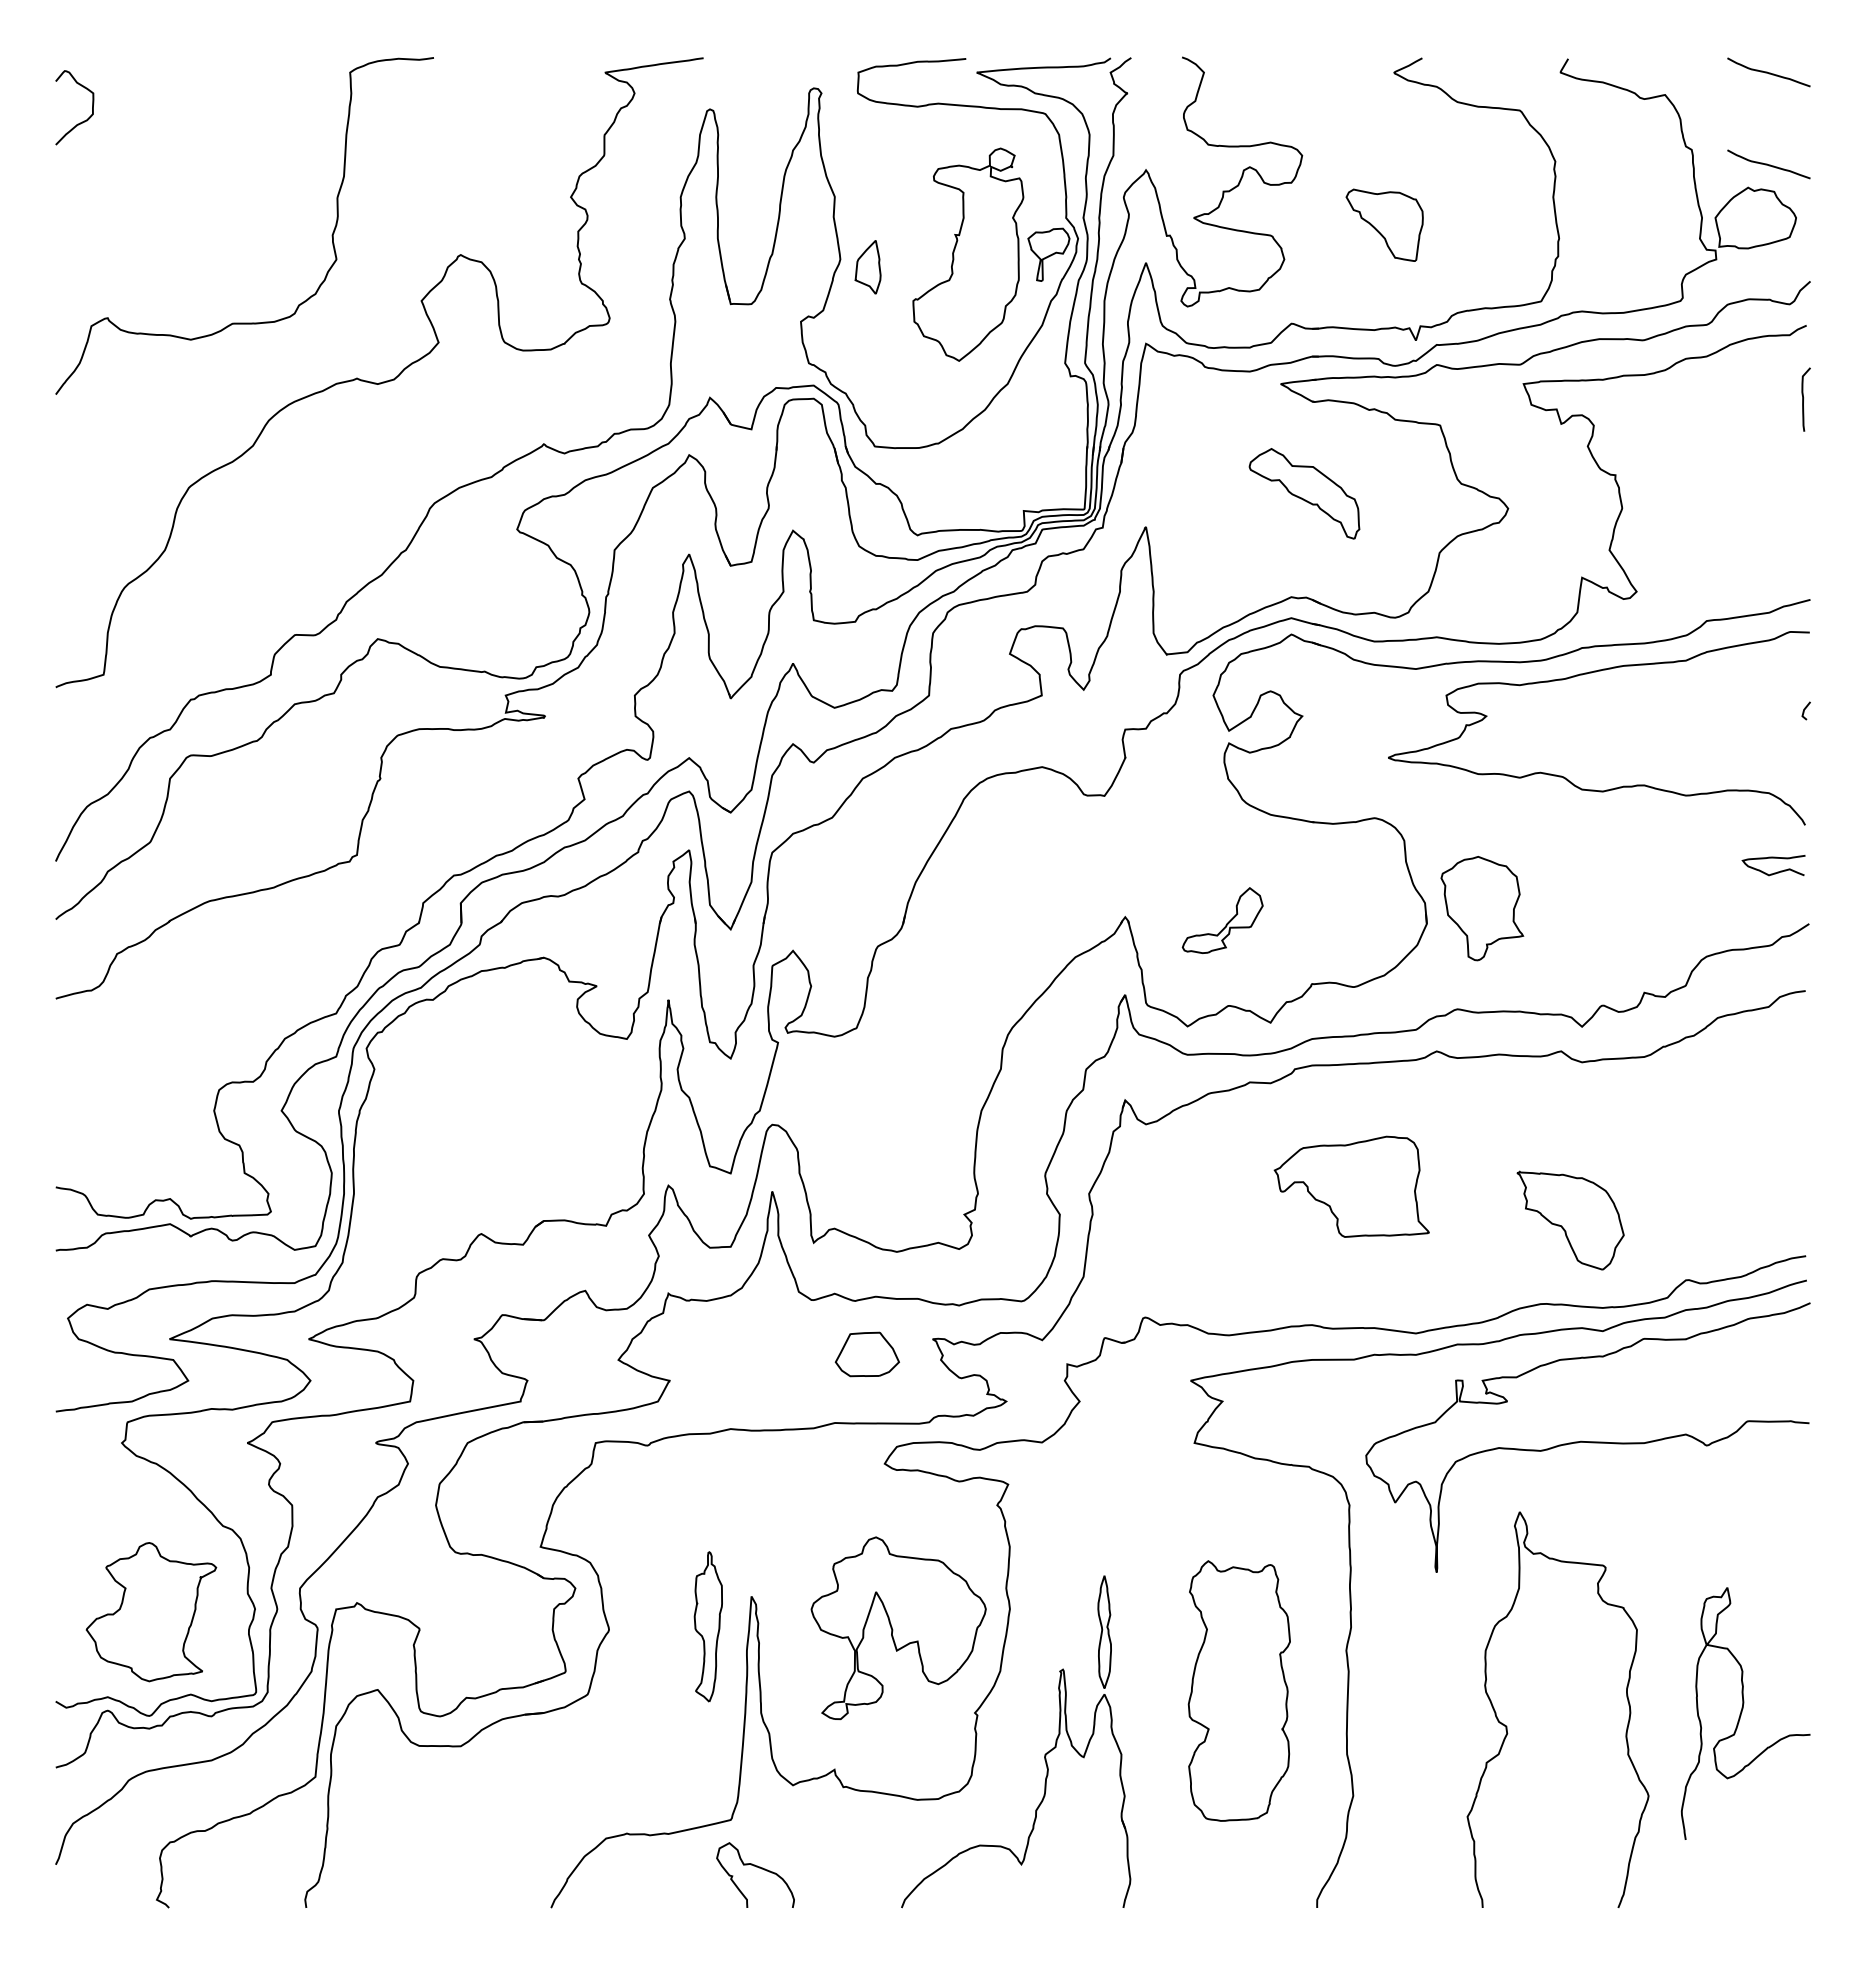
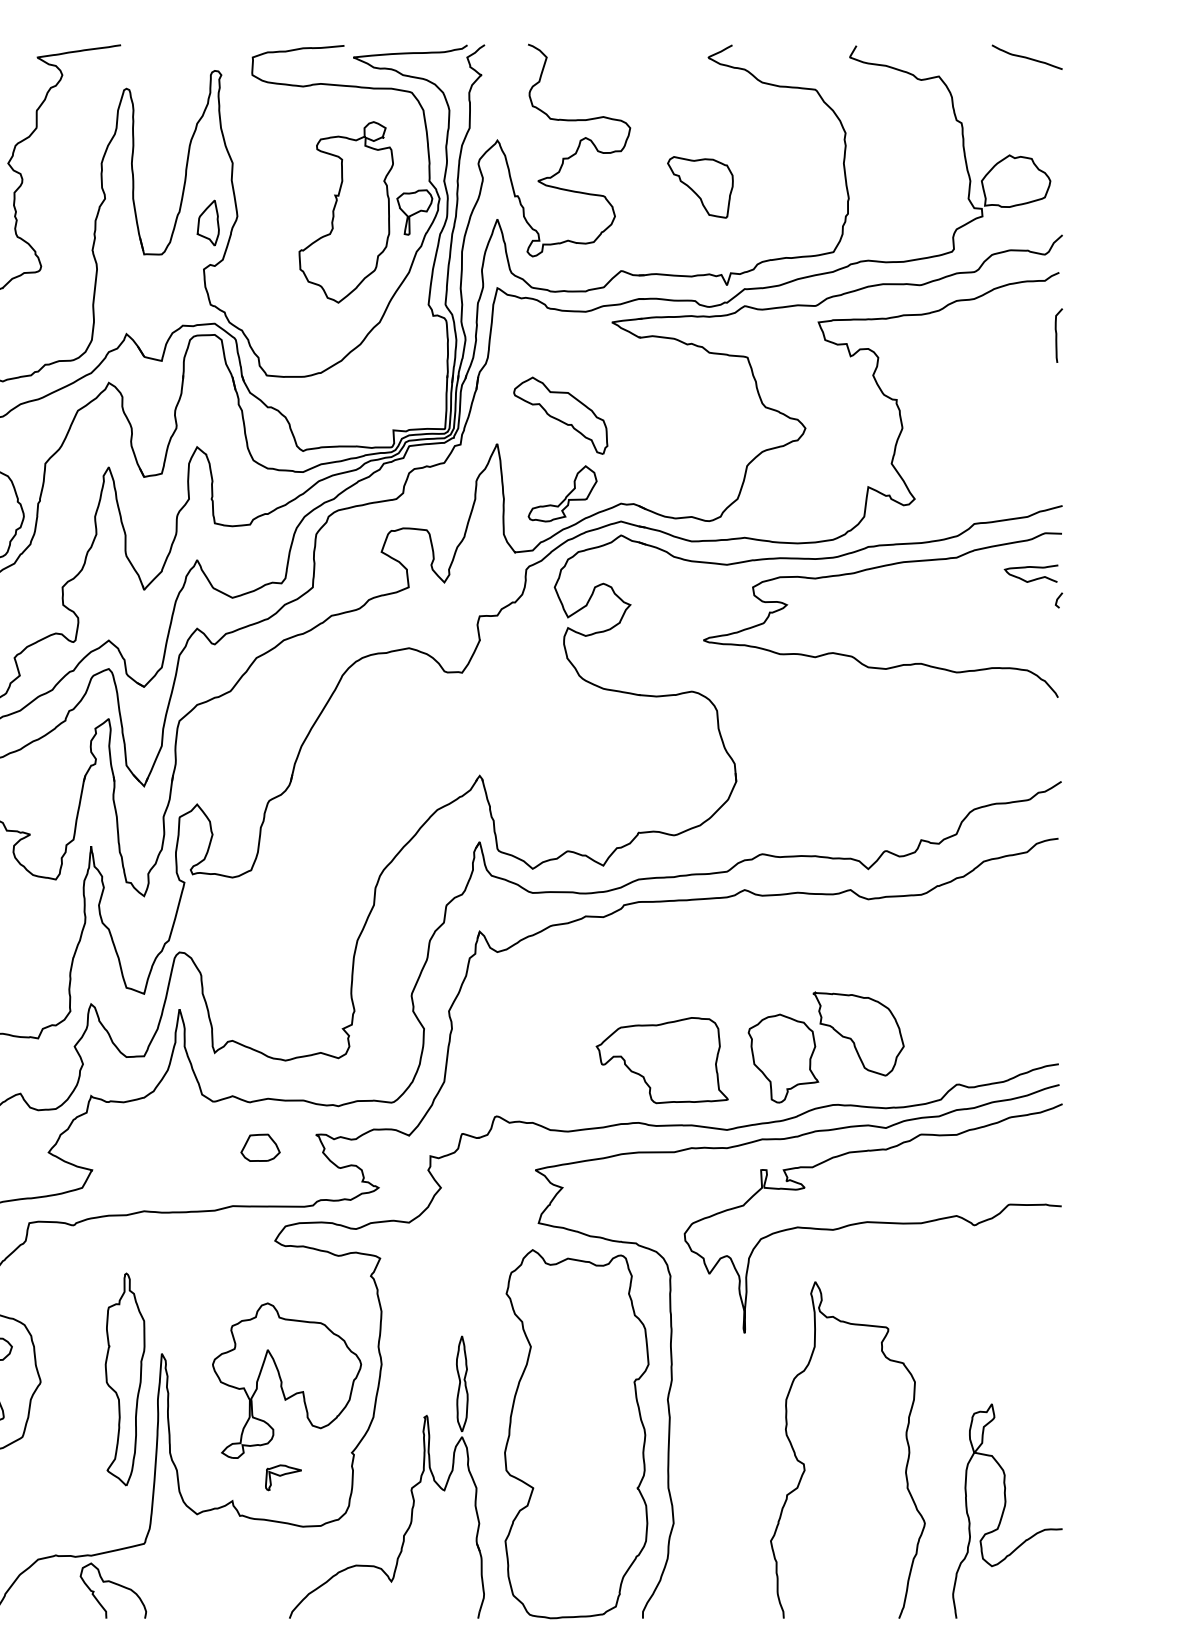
curve: (1768, 164) -> (1026, 135), removed
part: (867, 267) -> (207, 223), moved
part: (1304, 493) -> (560, 415), moved
curve: (1773, 858) -> (1031, 567), moved
part: (1482, 908) -> (783, 1058), moved
part: (1222, 920) -> (562, 493), moved
part: (1351, 1186) -> (661, 1060), moved
part: (867, 1354) -> (260, 1147), size x0.71
part: (708, 1626) -> (125, 1379), size x1.67
part: (1239, 1690) -> (576, 1433), size x1.67
curve: (1742, 1712) -> (1004, 1510), moved
part: (894, 1741) -> (283, 1477), added
curve: (756, 1867) -> (114, 1584), moved

